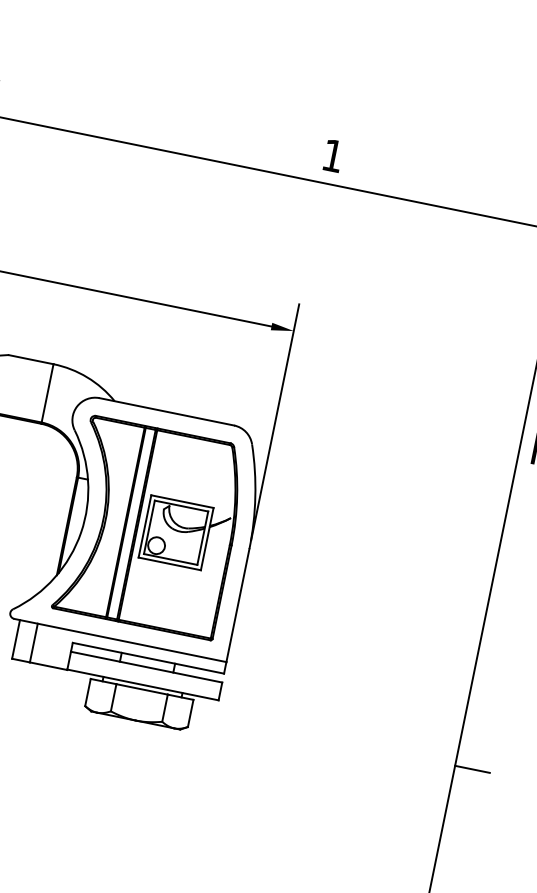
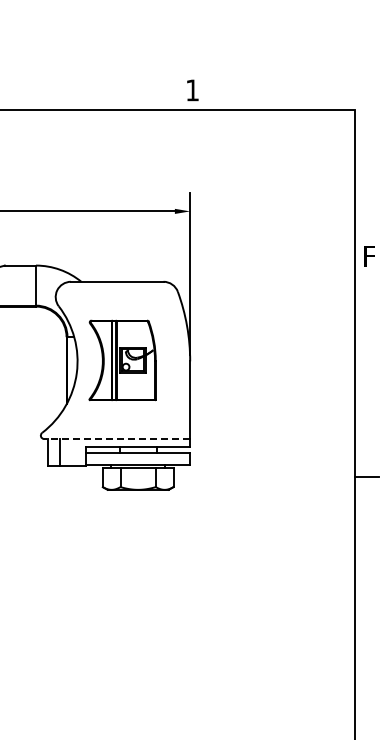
part: (151, 527) -> (122, 360), size x0.6
line: (120, 641) -> (117, 439), solid -> dashed

